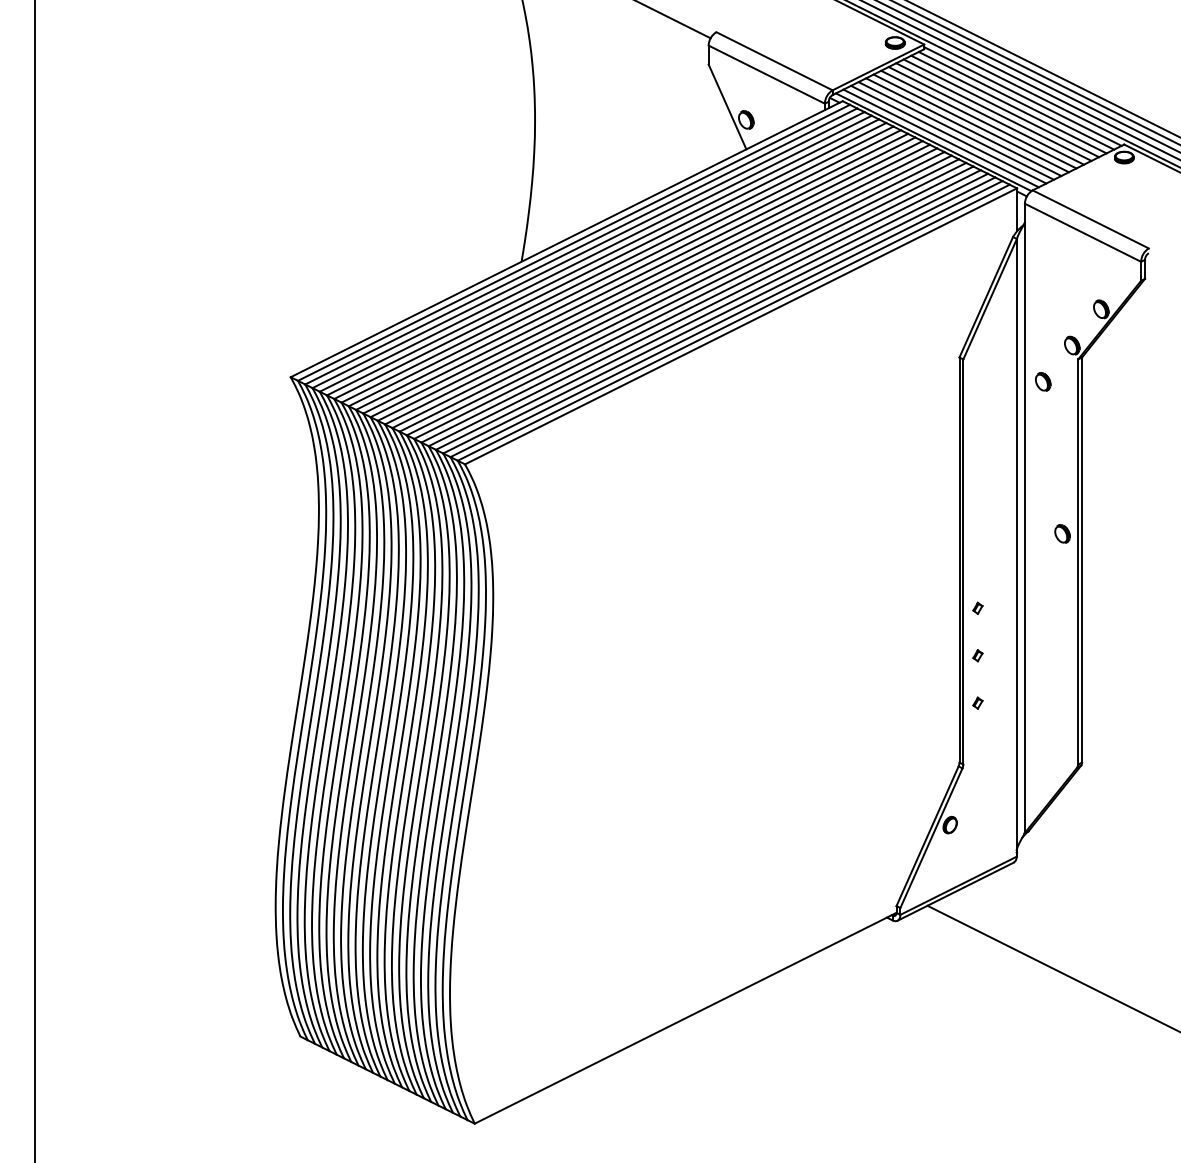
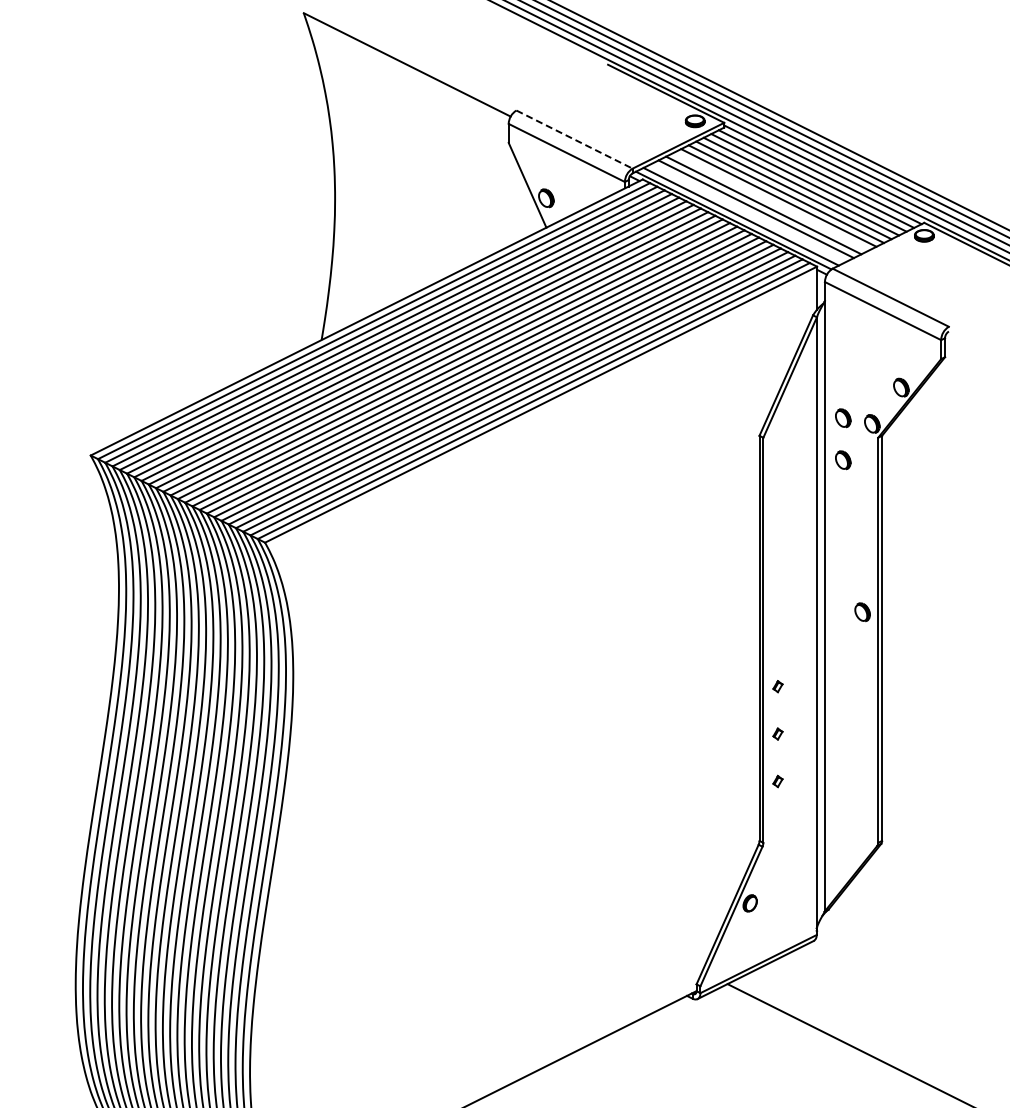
line: (774, 61) -> (574, 139), solid -> dashed
line: (970, 123) -> (770, 201), removed
line: (948, 134) -> (748, 212), removed
part: (1043, 339) -> (843, 417), added

